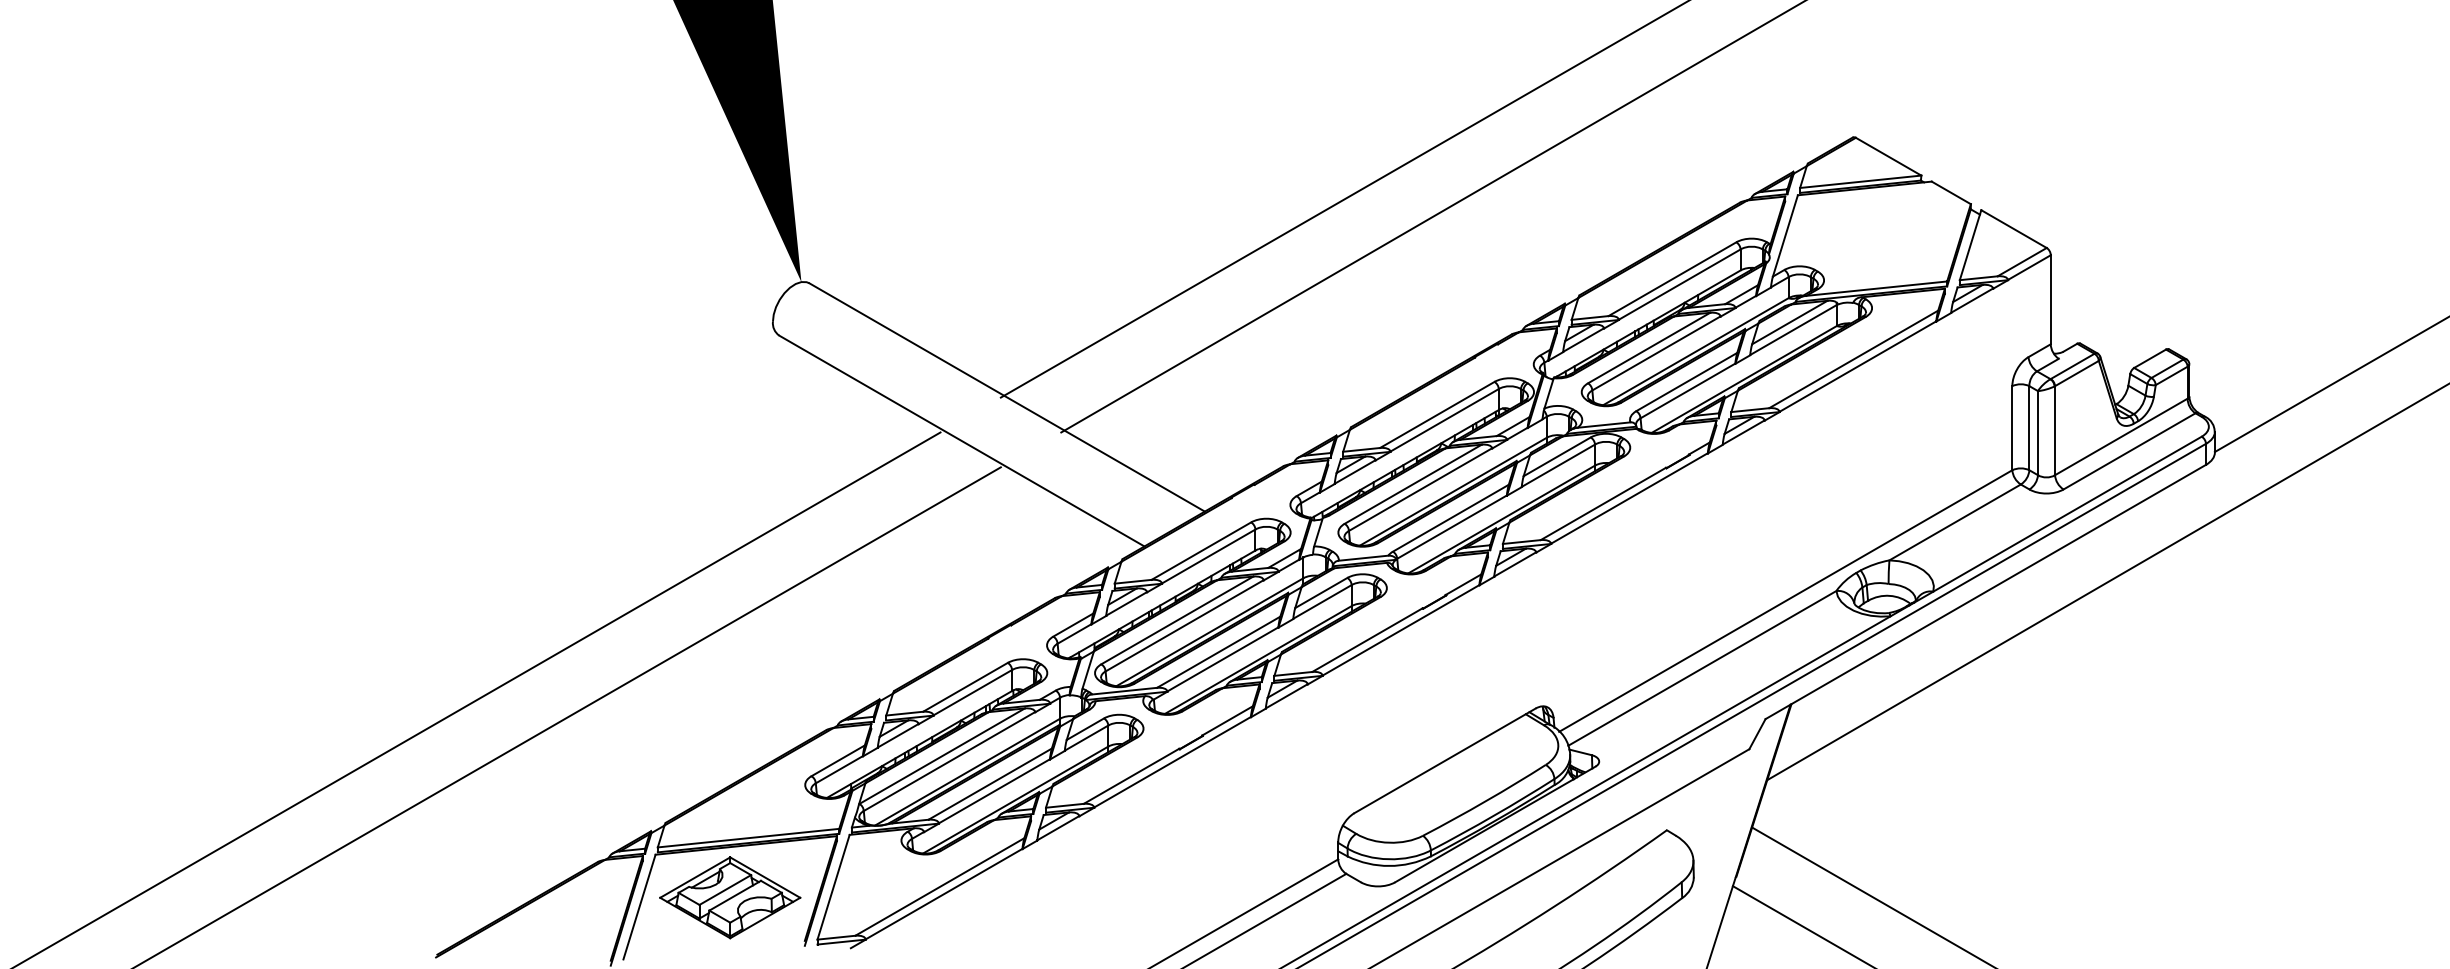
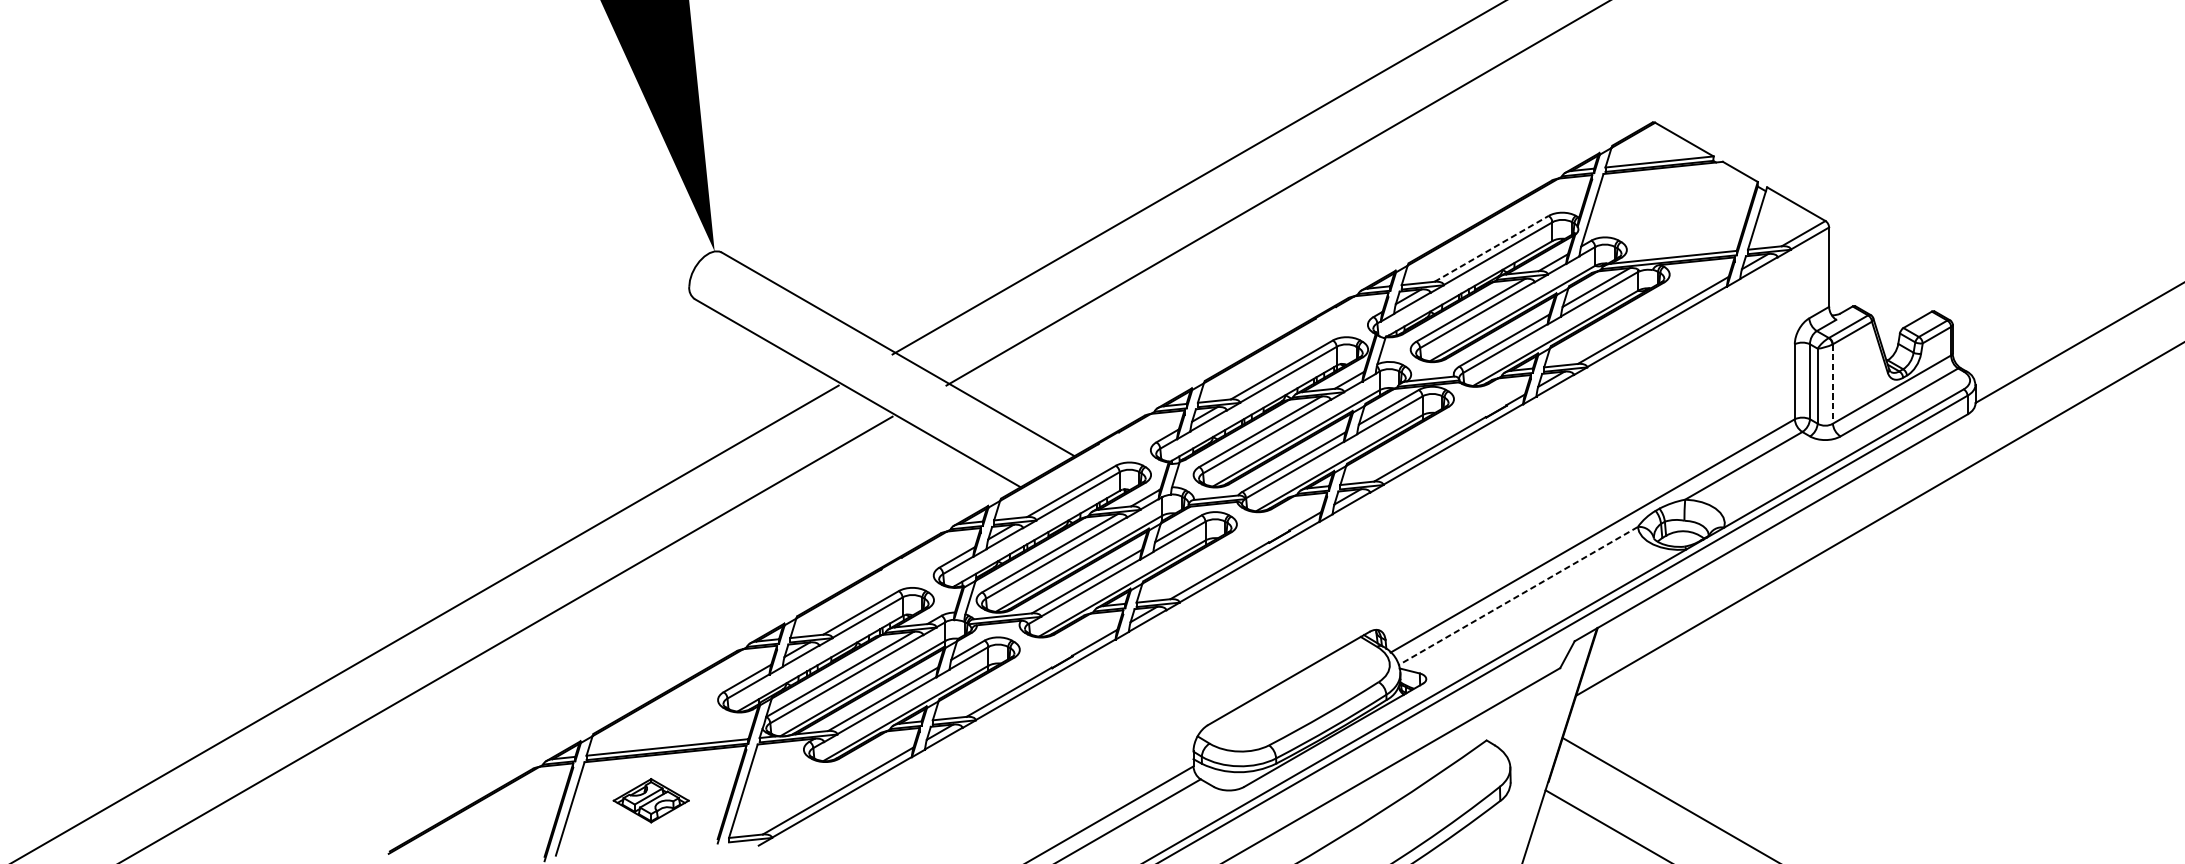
line: (1672, 279) -> (1491, 249), solid -> dashed
line: (2055, 430) -> (1833, 383), solid -> dashed
line: (1702, 668) -> (1518, 596), solid -> dashed
part: (730, 897) -> (651, 800), size x0.6

